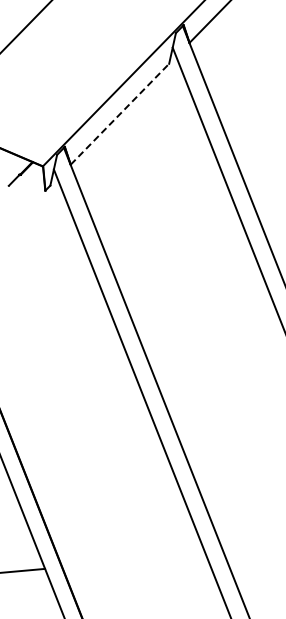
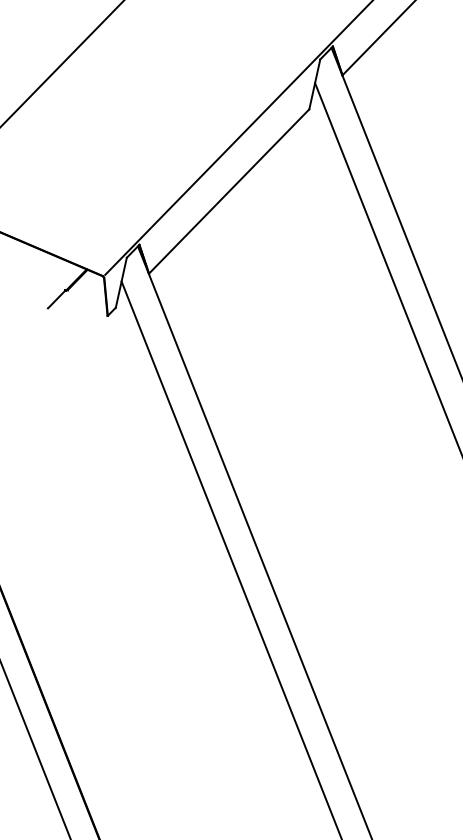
line: (120, 113) -> (230, 190), dashed -> solid

